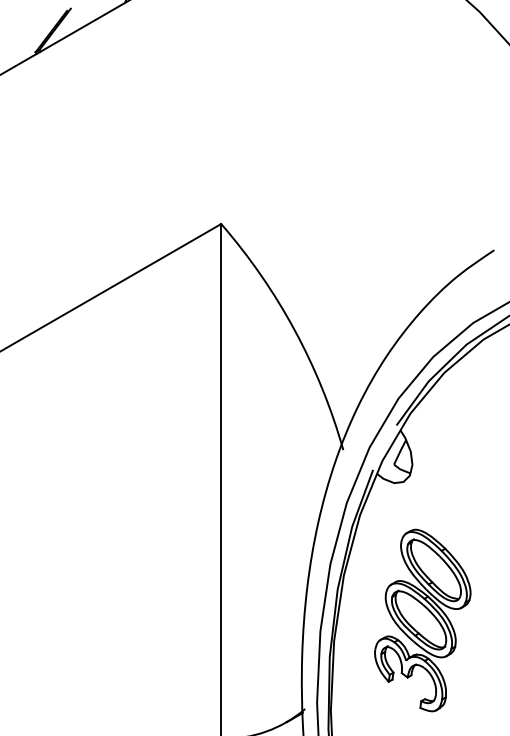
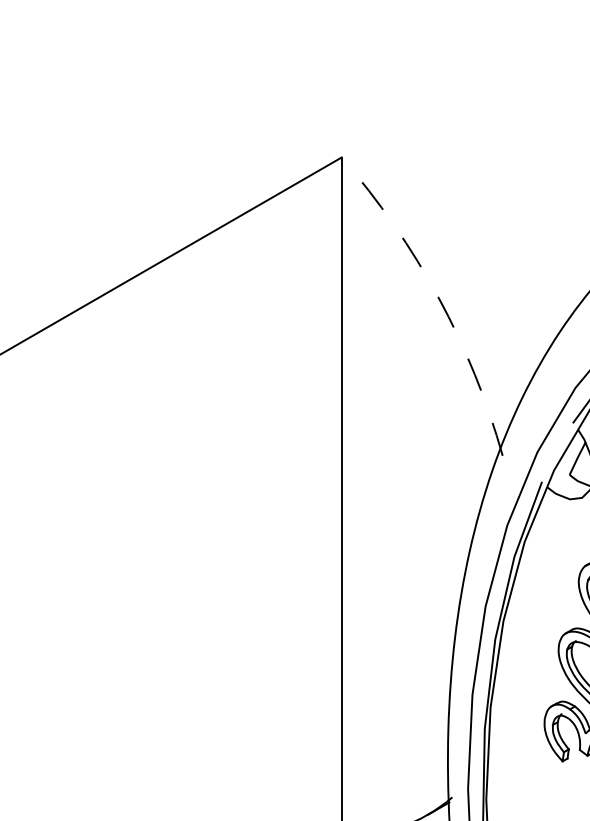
arc: (294, 330) -> (438, 298), solid -> dashed

